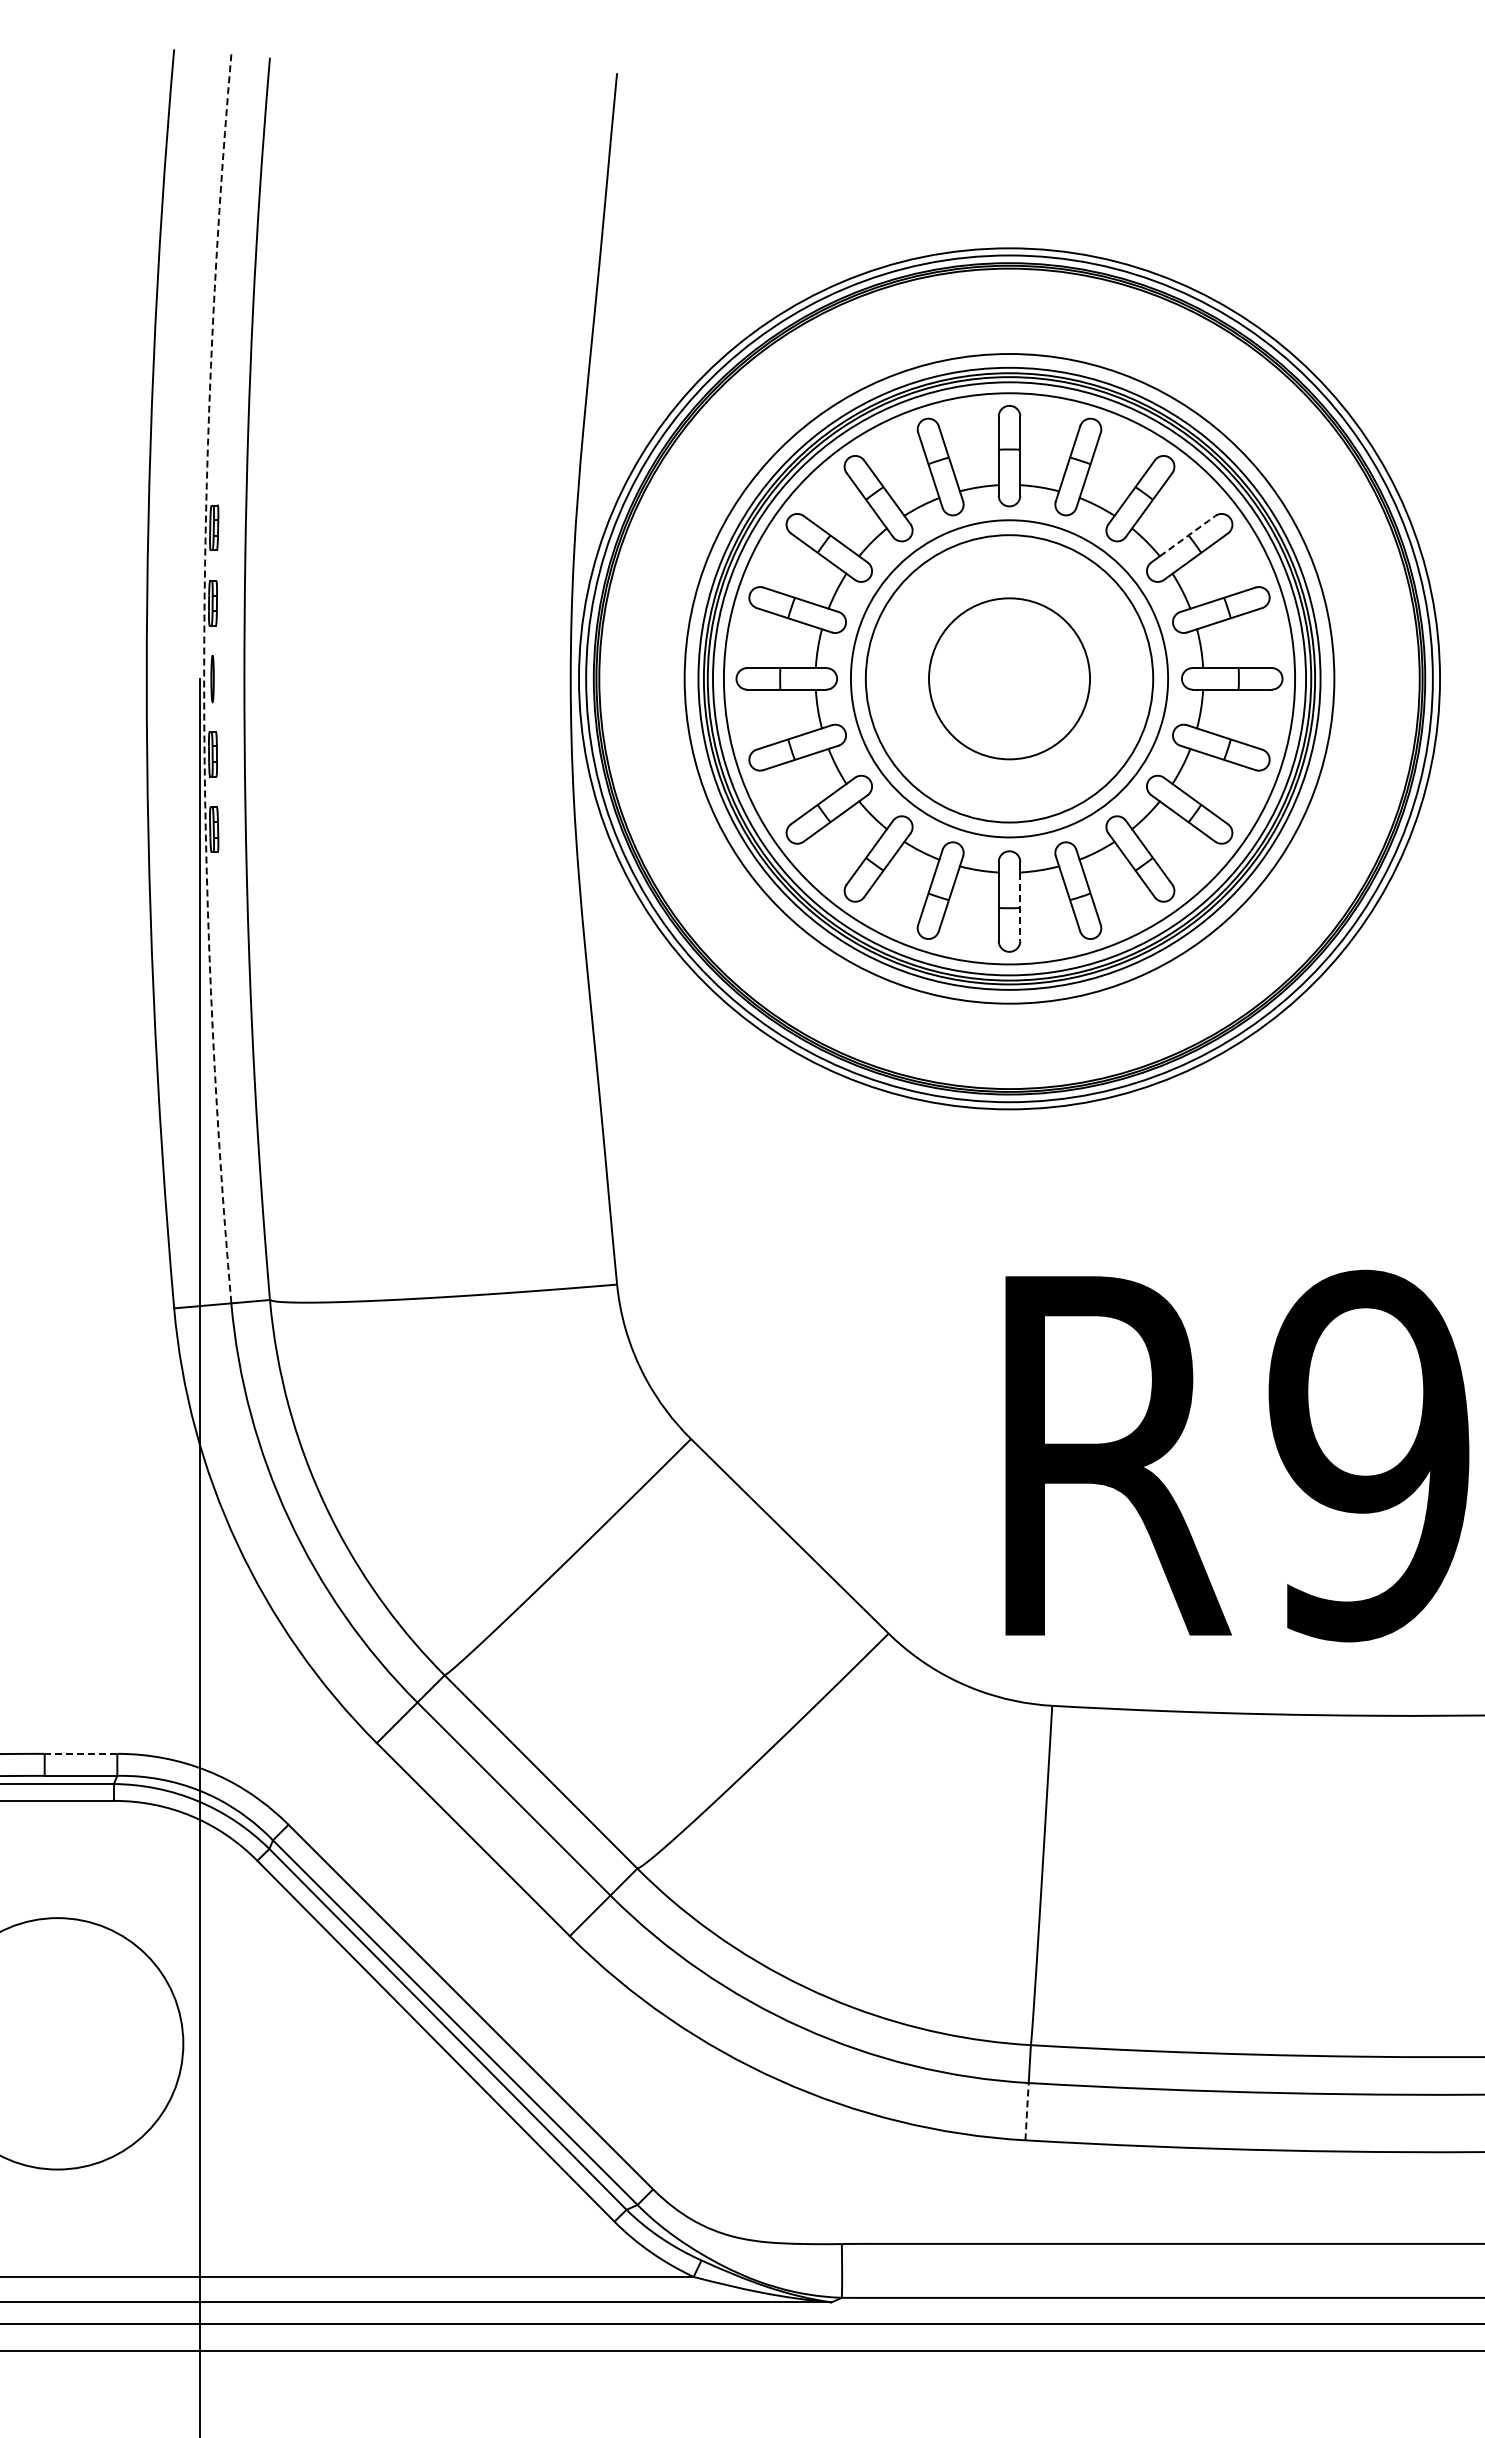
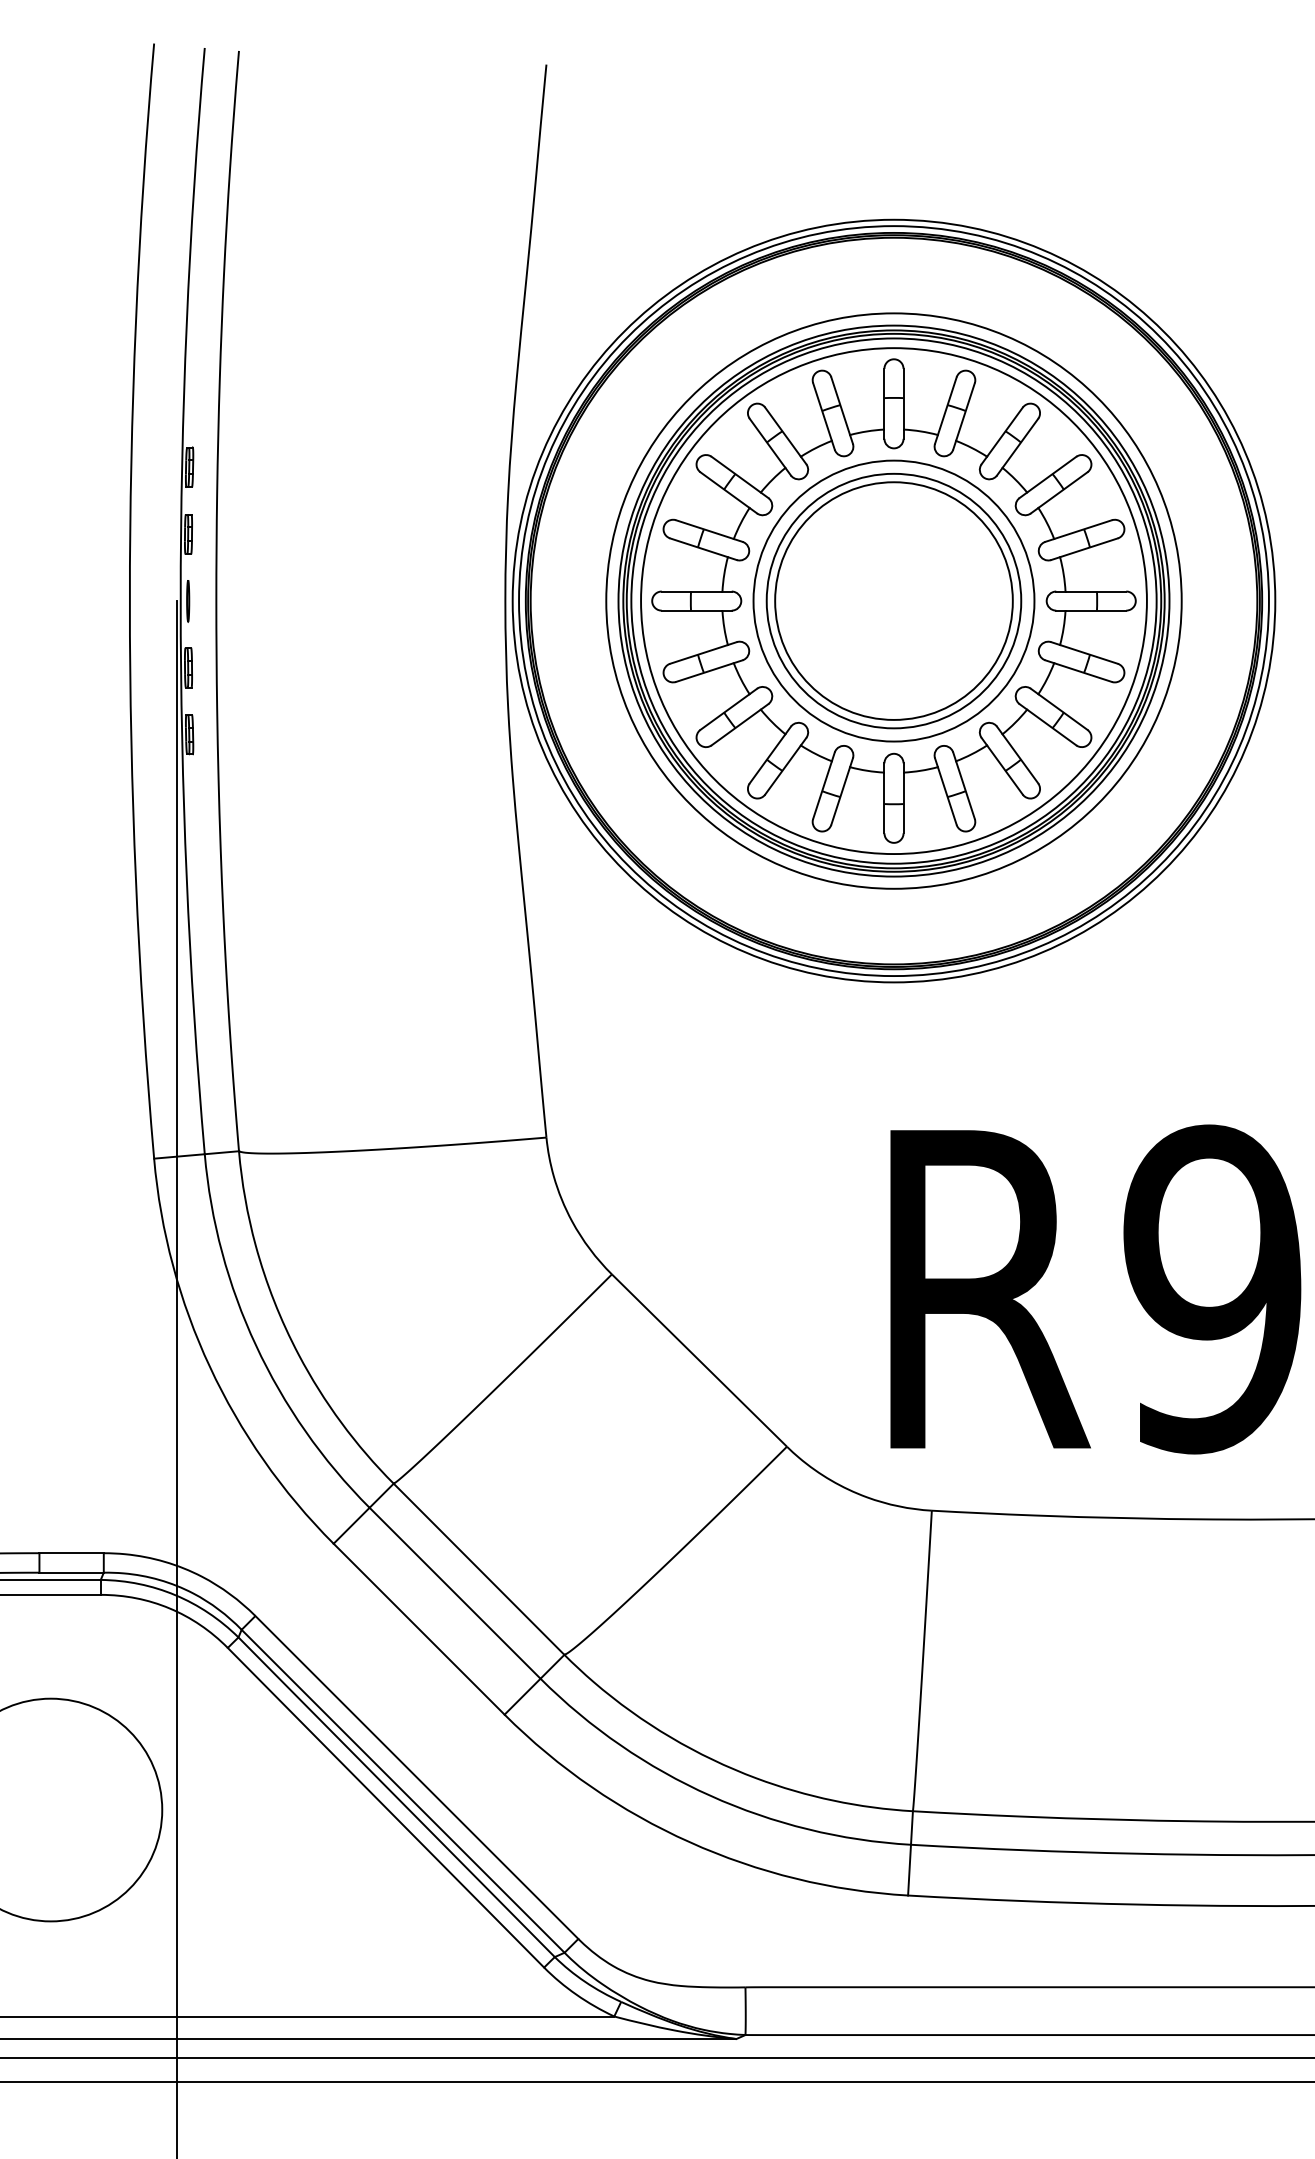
line: (1188, 535) -> (1052, 474), dashed -> solid
arc: (204, 678) -> (180, 600), dashed -> solid
circle: (1009, 678) -> (893, 600), size x1.67
line: (1020, 907) -> (903, 803), dashed -> solid
line: (80, 1753) -> (71, 1552), dashed -> solid
line: (1027, 2111) -> (909, 1869), dashed -> solid

